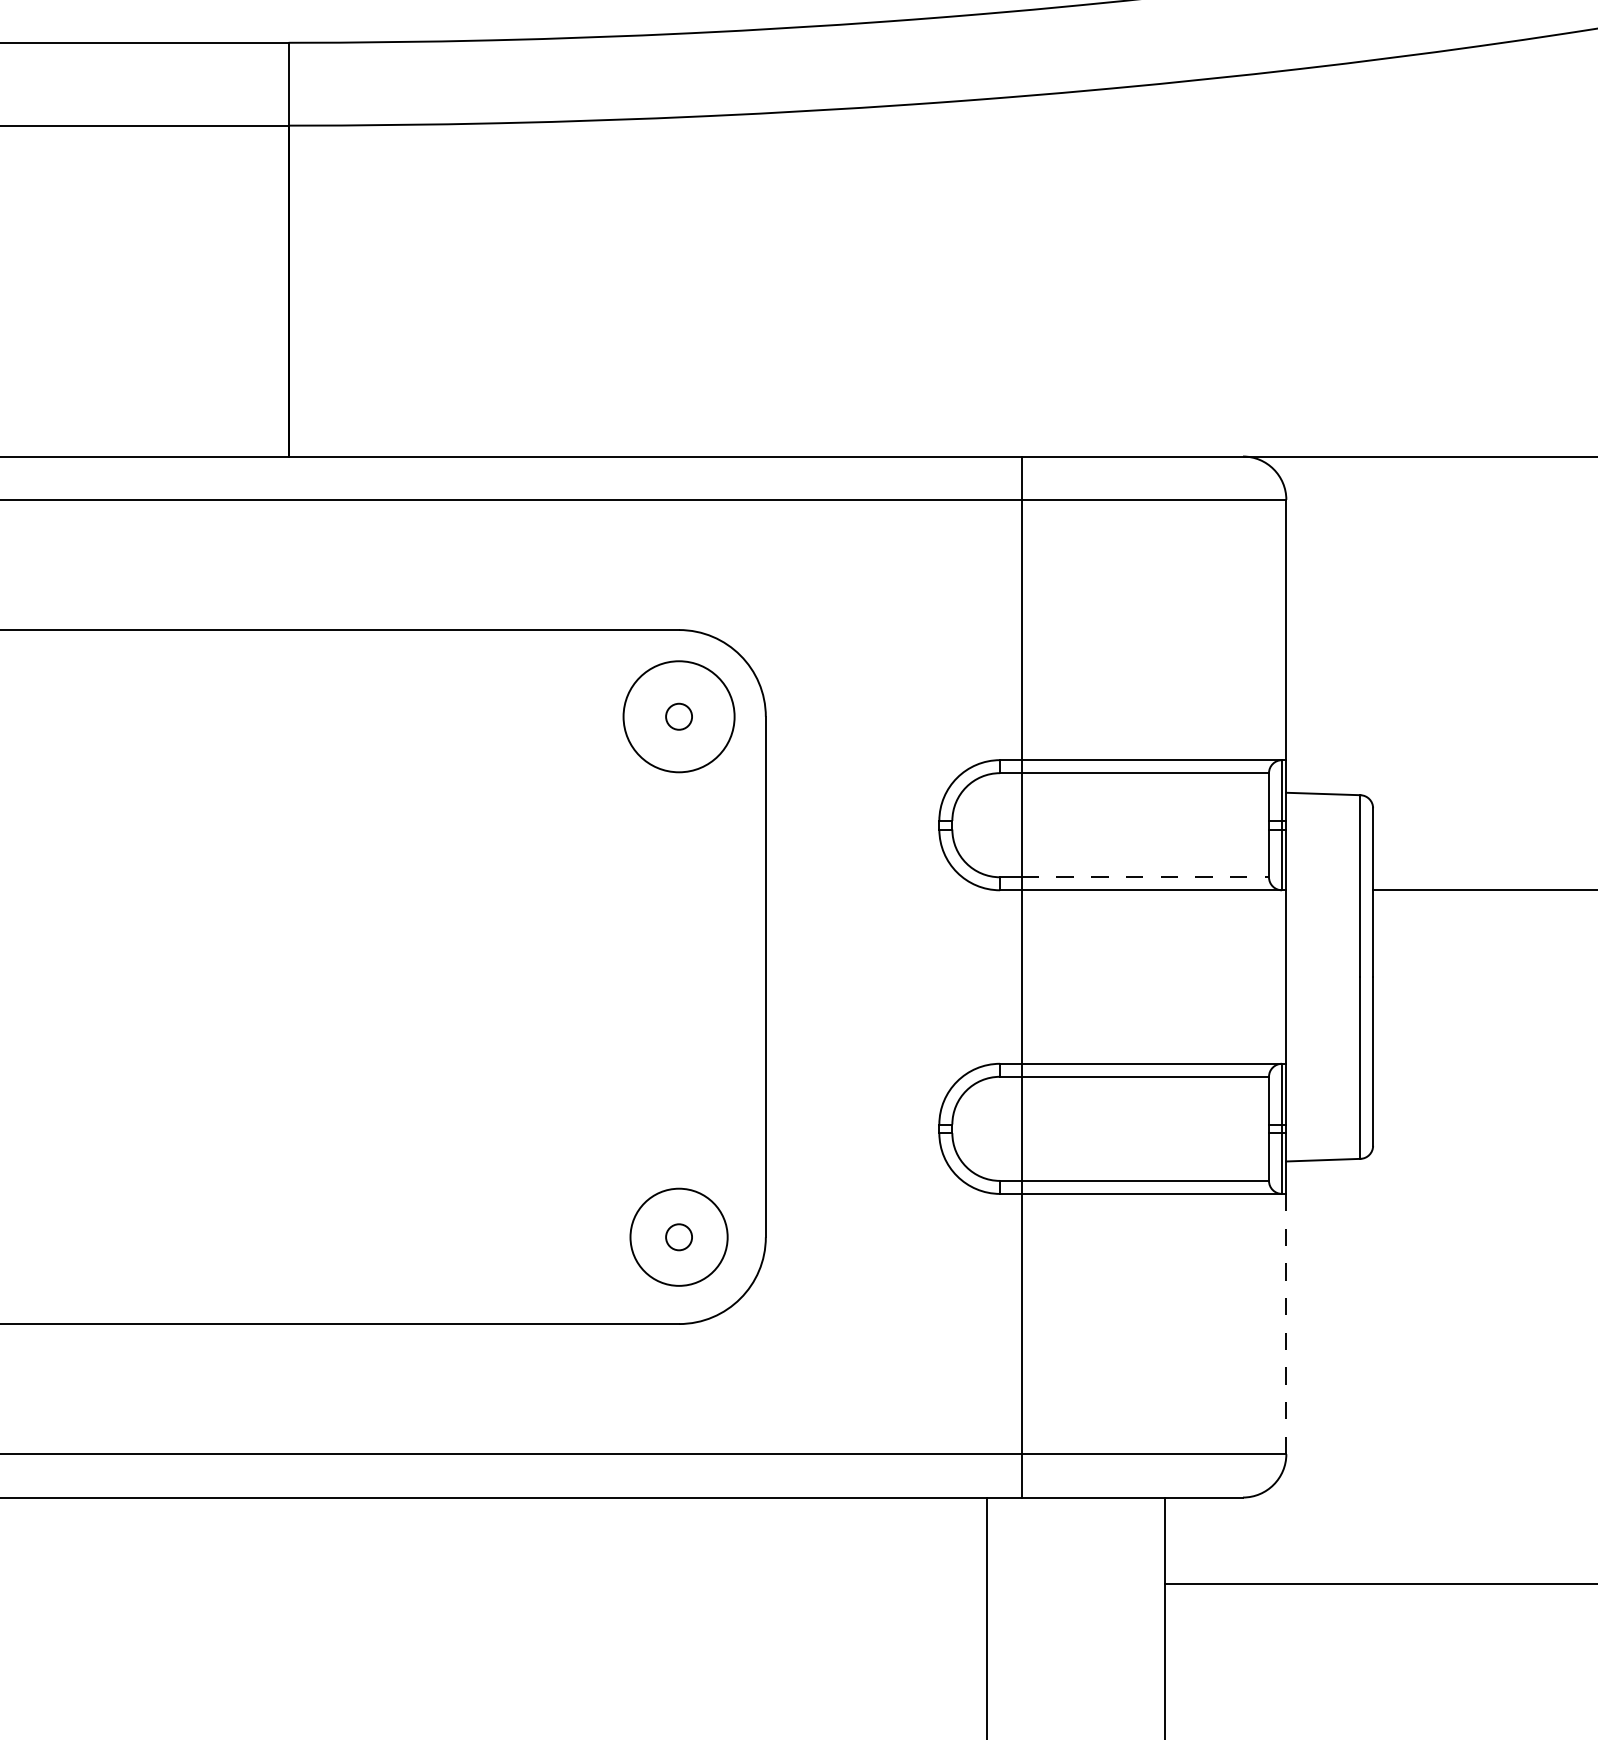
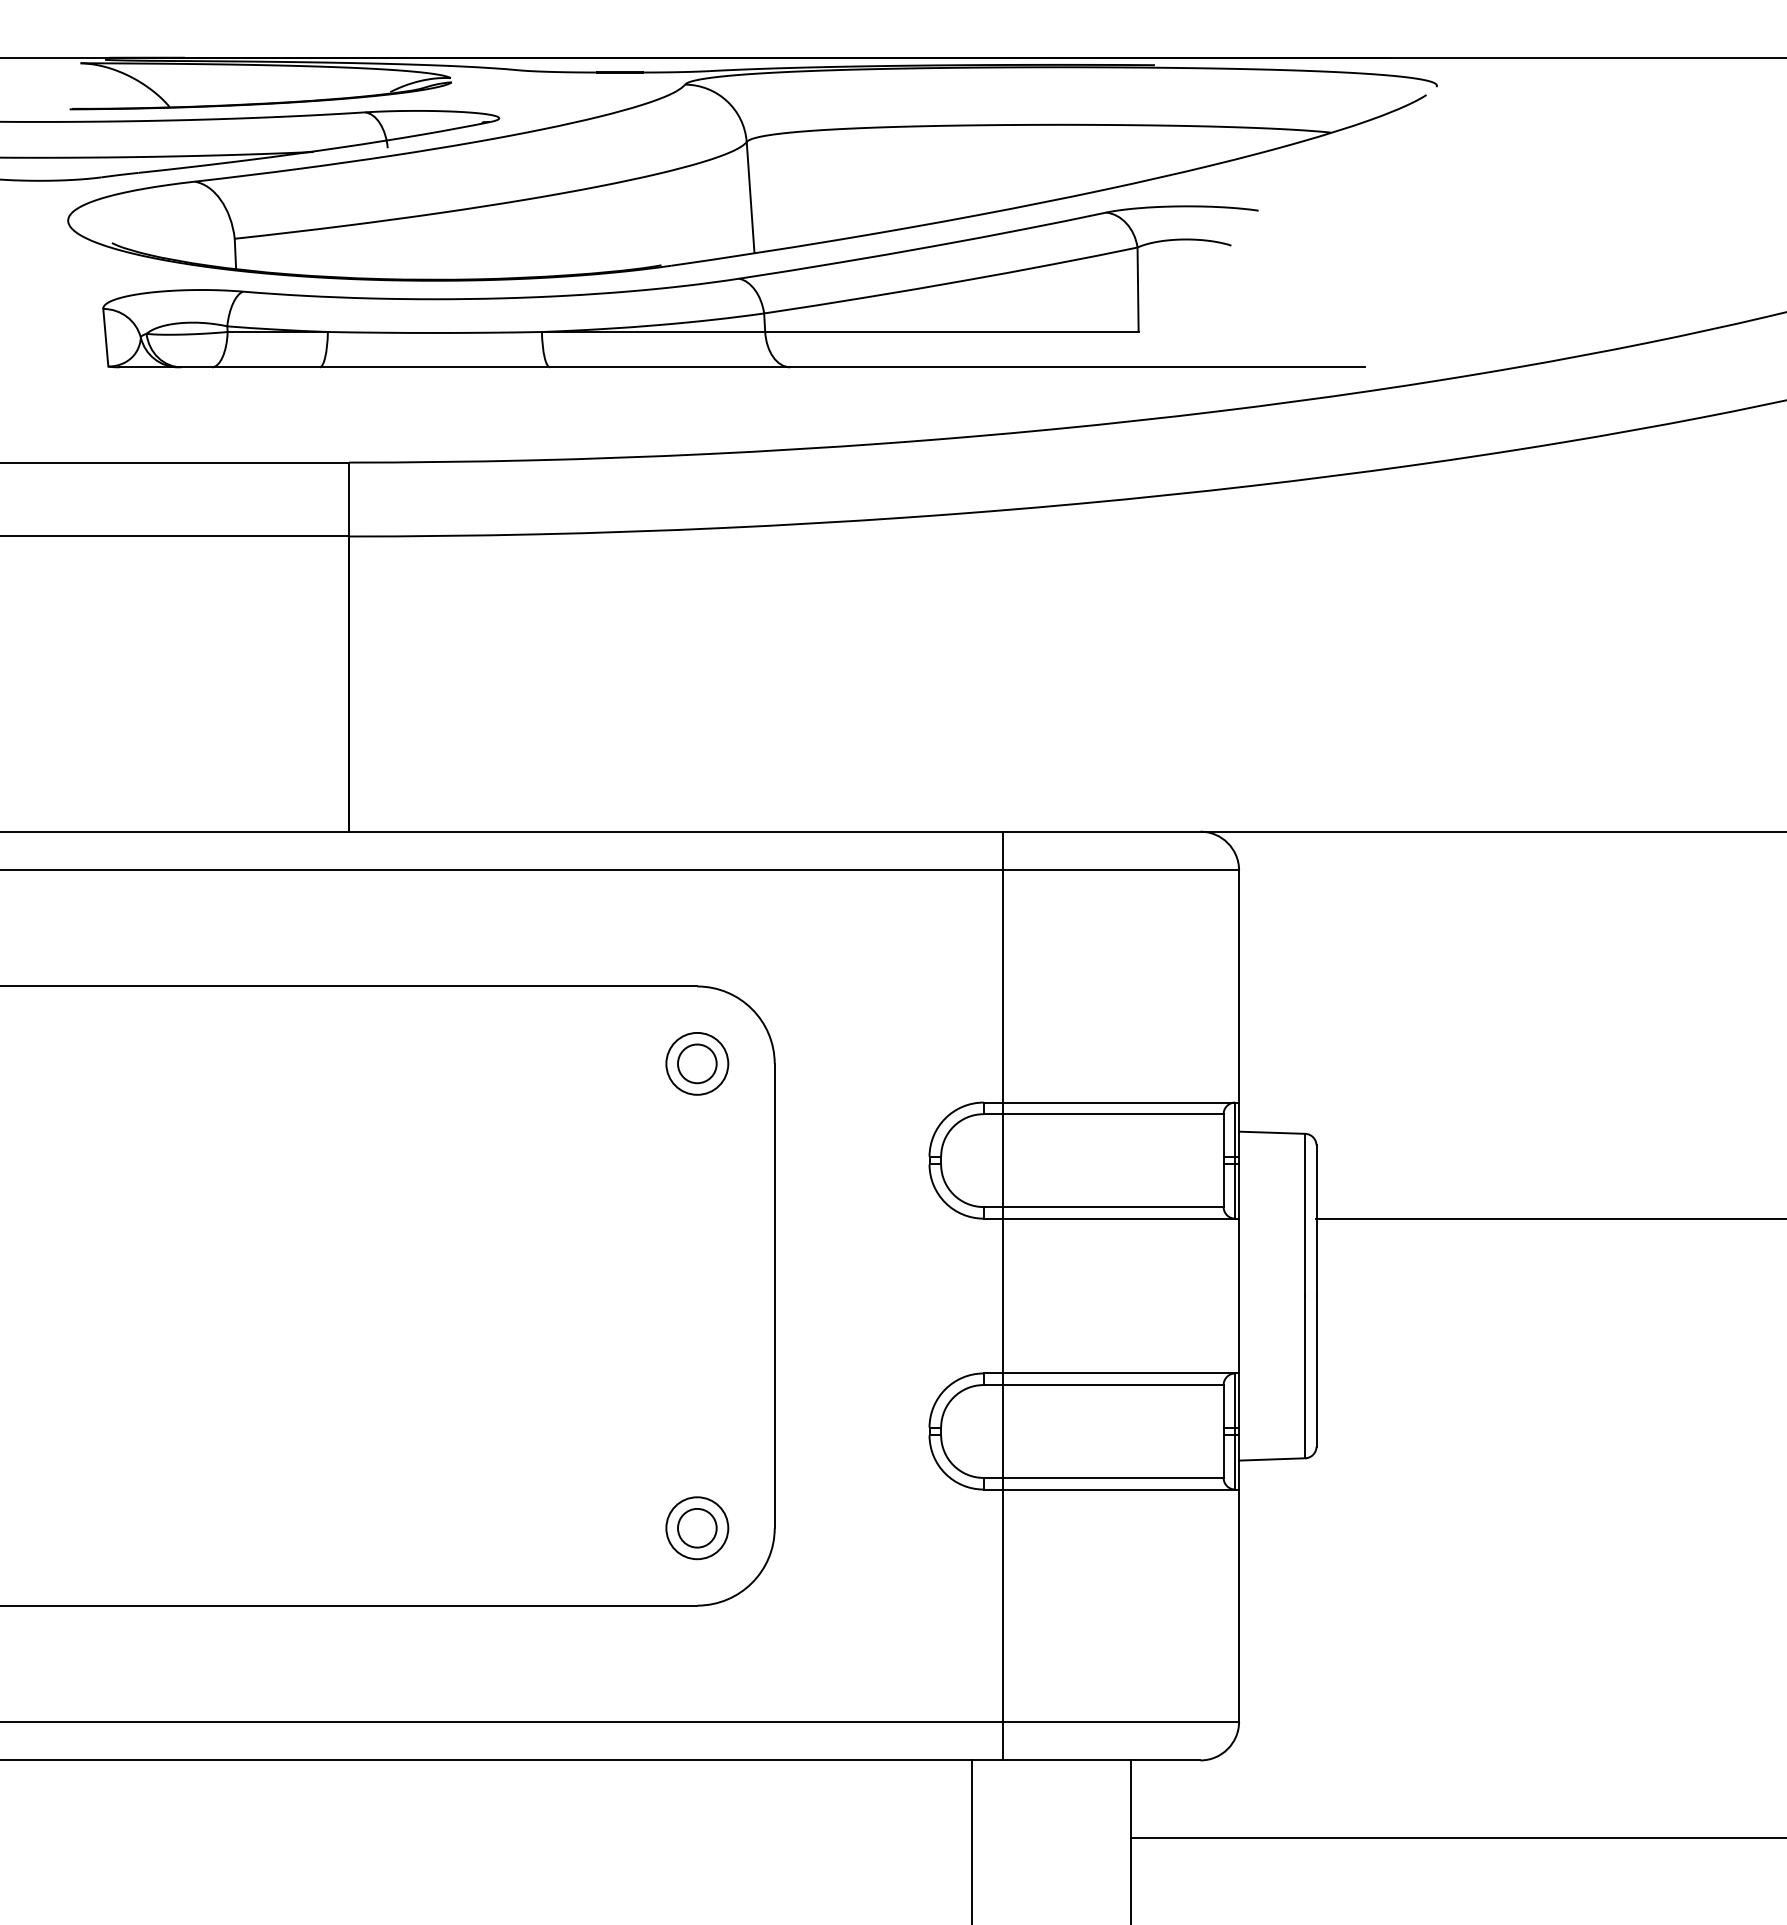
circle: (679, 716) -> (697, 1063), size x0.62
circle: (679, 716) -> (697, 1063), size x1.67
line: (1145, 877) -> (1113, 1207), dashed -> solid
circle: (679, 1236) -> (697, 1527), size x1.67
circle: (679, 1237) -> (697, 1528), size x0.71
line: (1286, 1325) -> (1239, 1606), dashed -> solid

